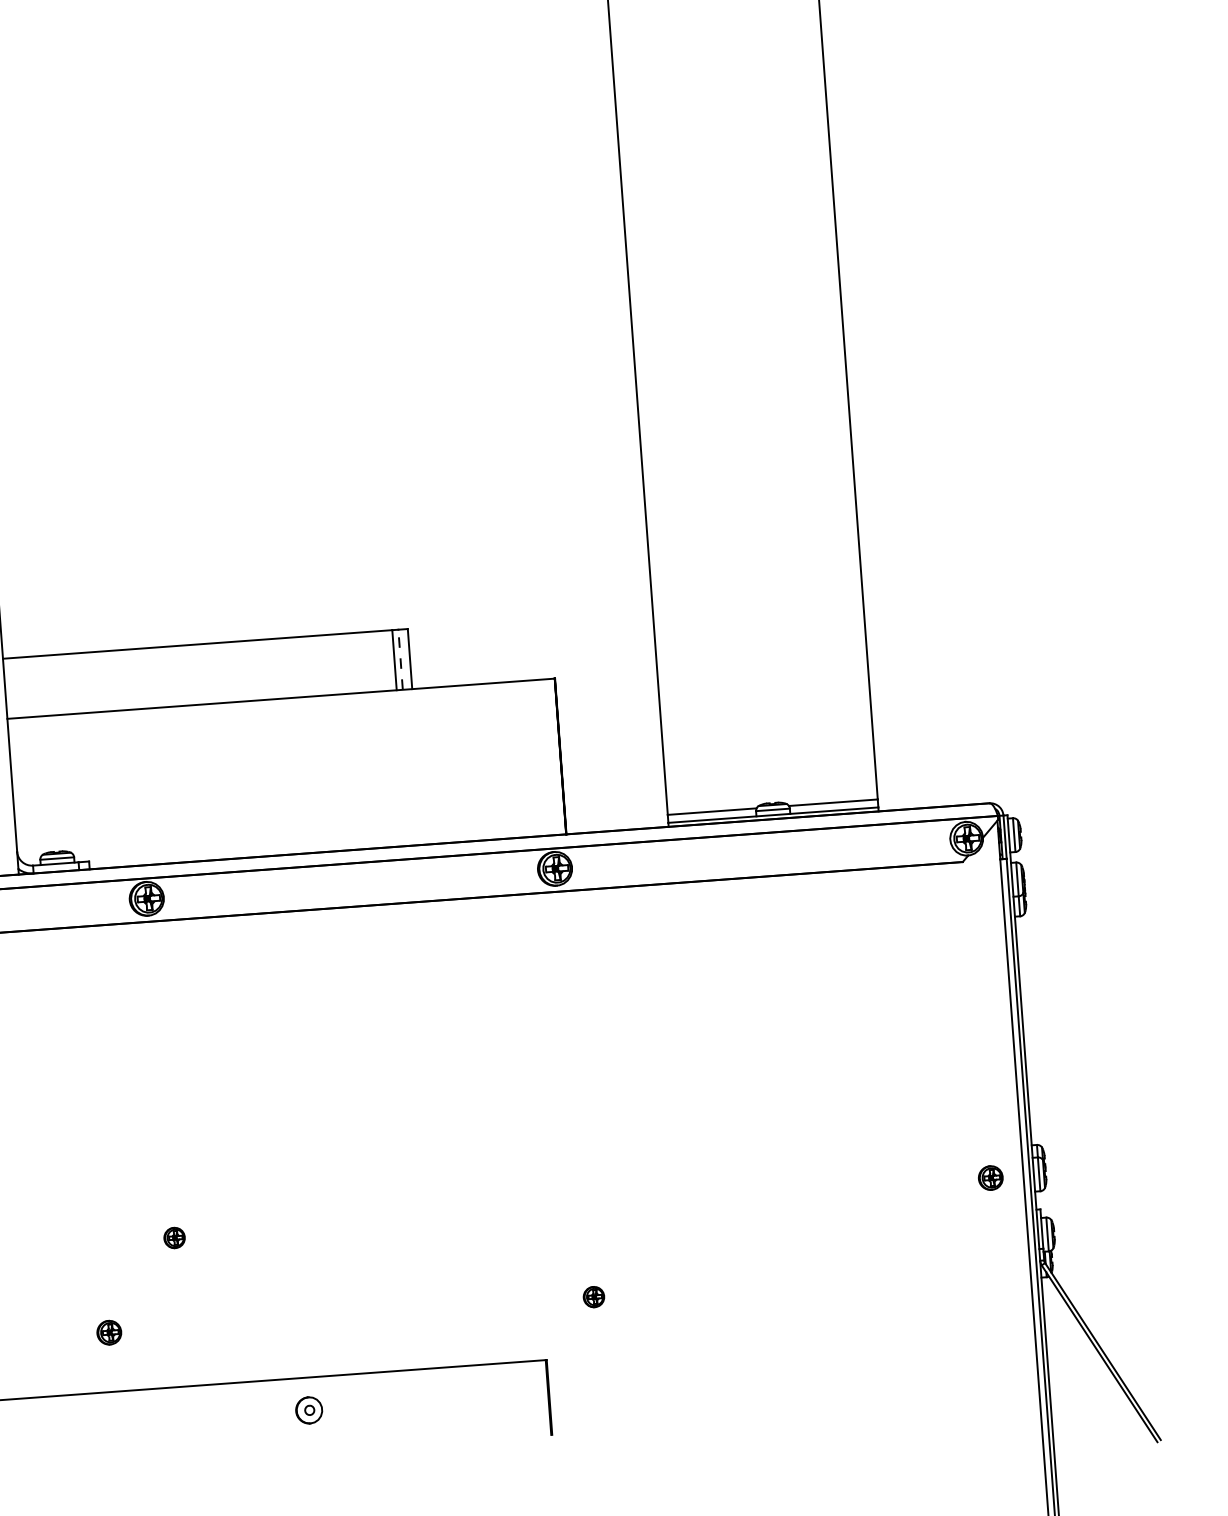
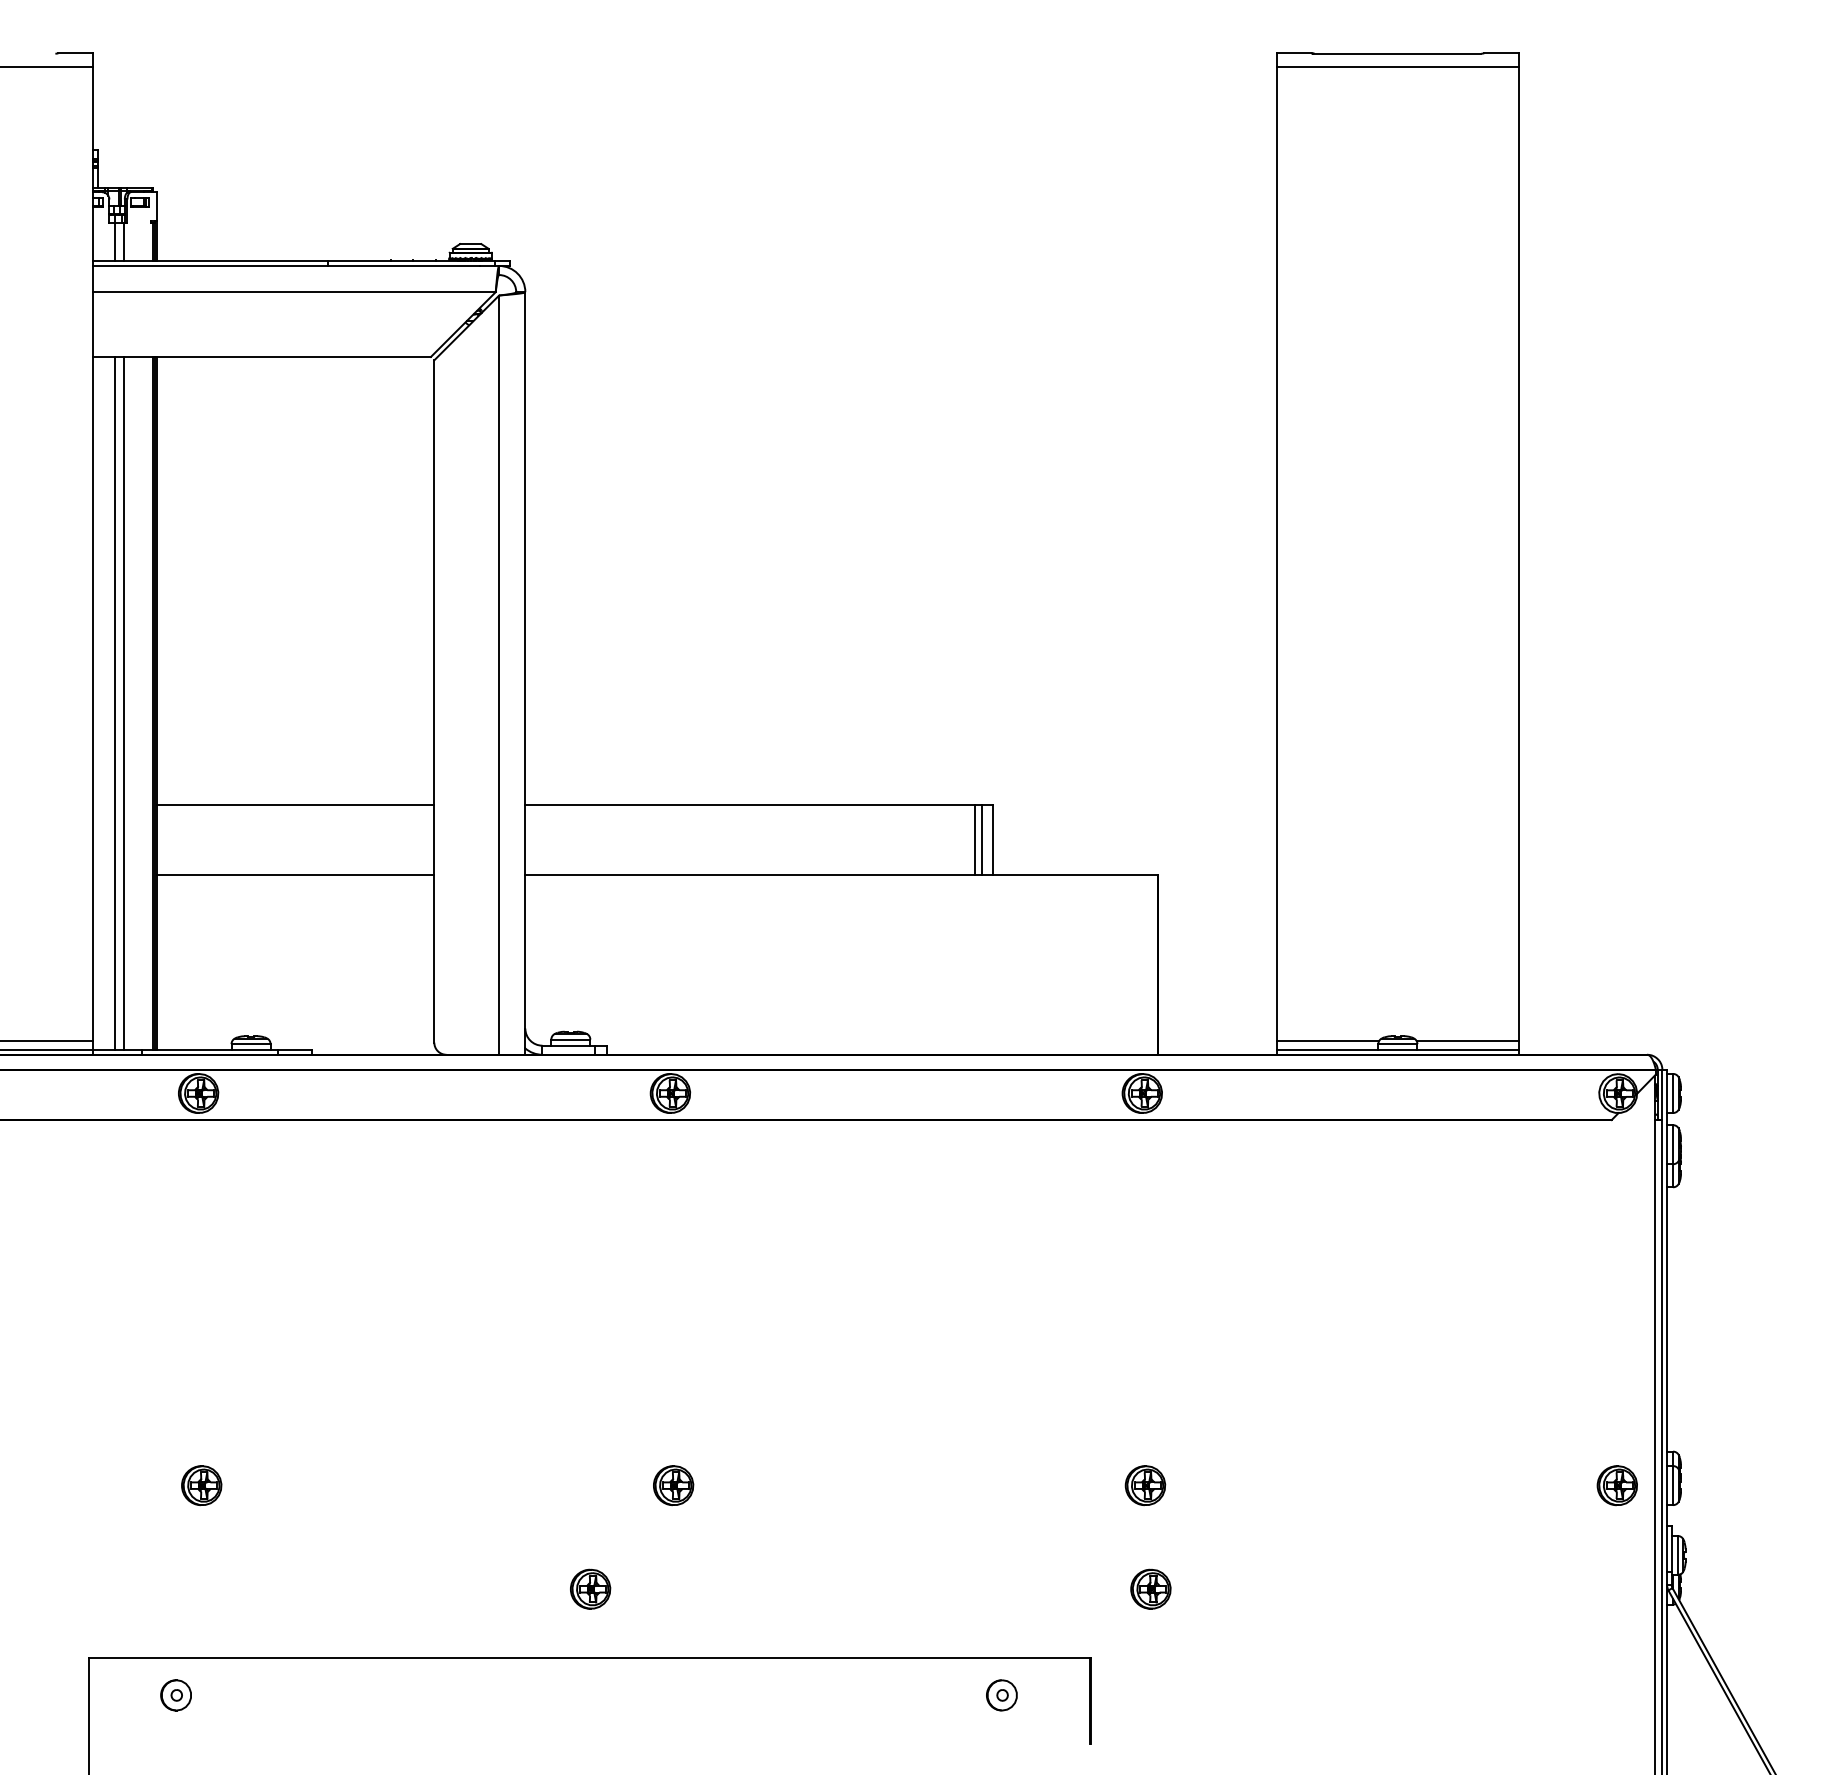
line: (400, 660) -> (982, 840), dashed -> solid
part: (990, 1177) -> (1616, 1485), size x1.43
part: (582, 1207) -> (1145, 1485), added
part: (174, 1237) -> (673, 1485), size x1.67
part: (593, 1296) -> (1150, 1588), size x1.67
part: (109, 1332) -> (590, 1588), size x1.43
part: (308, 1410) -> (1001, 1695), moved

